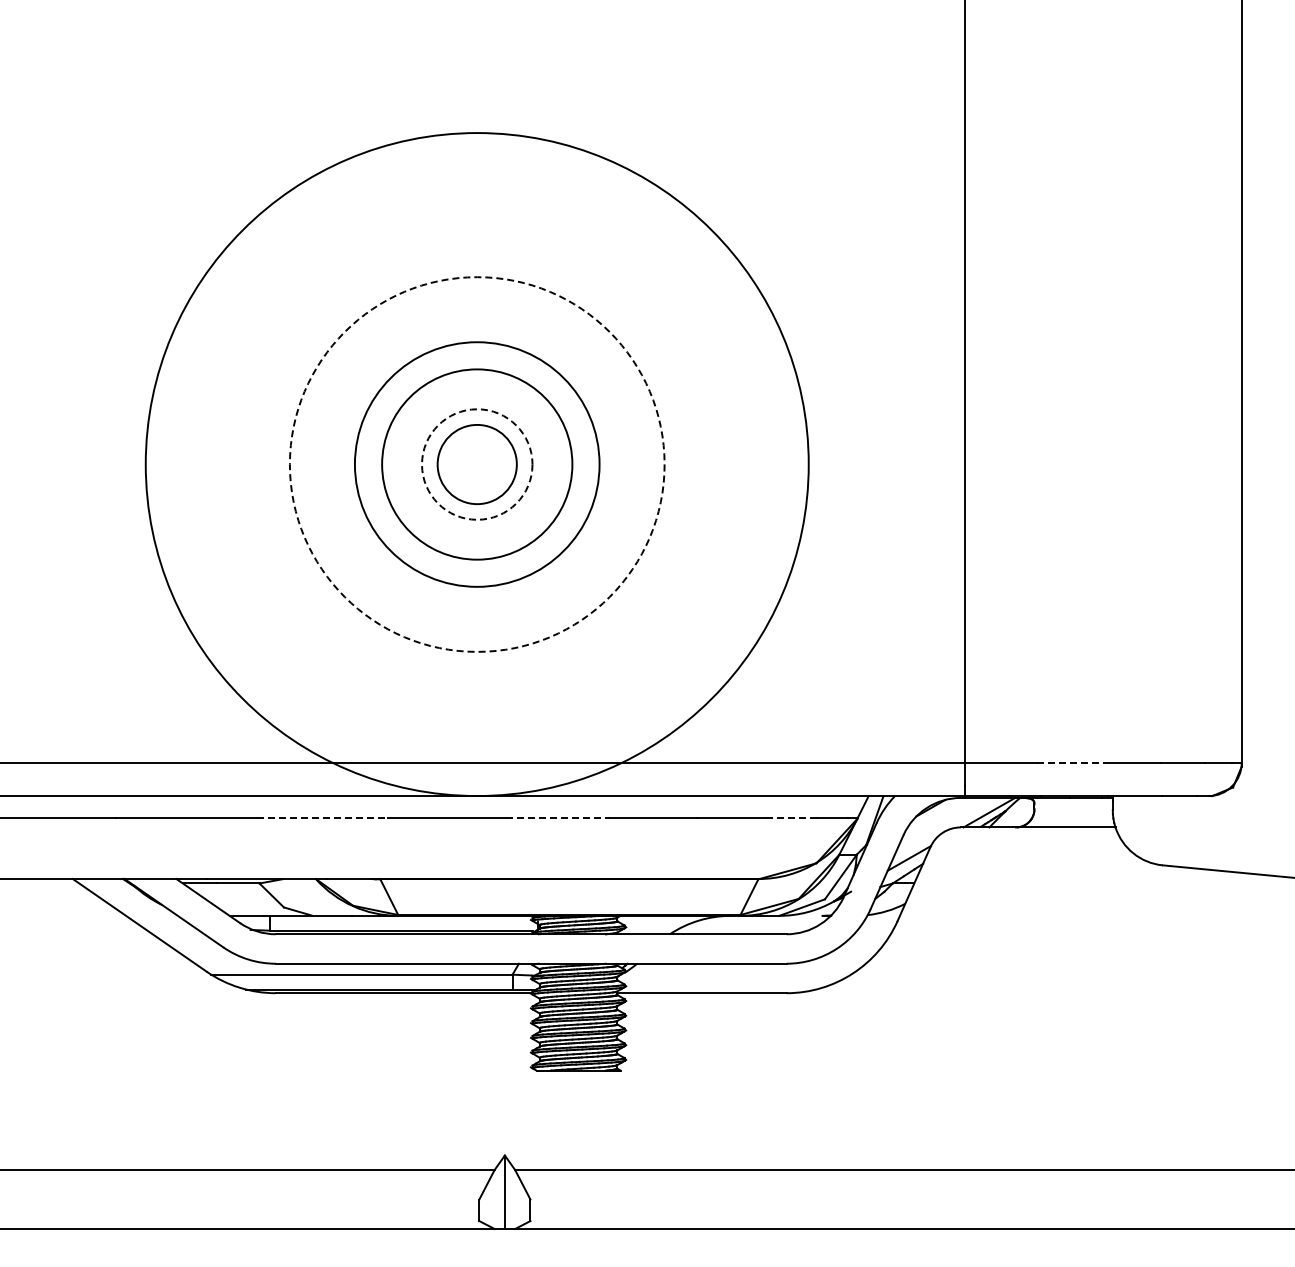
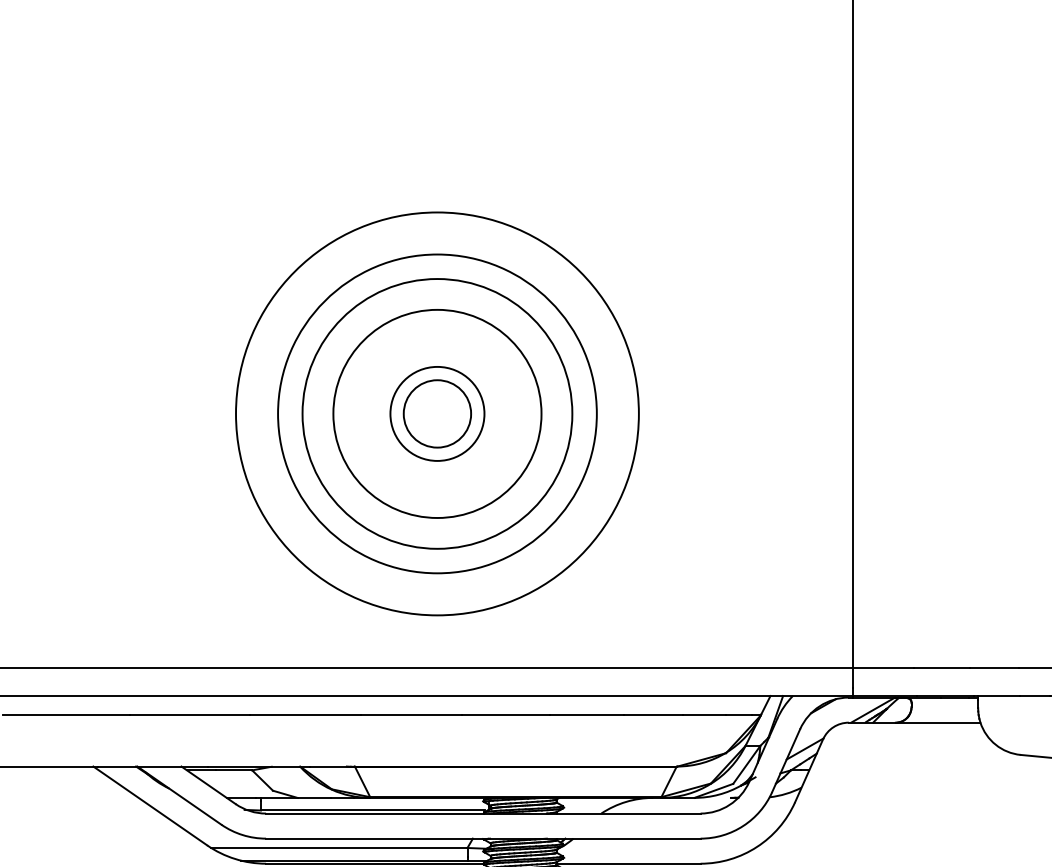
circle: (476, 464) -> (436, 413), dashed -> solid
circle: (476, 464) -> (436, 413), size x1.67
circle: (477, 464) -> (437, 413), dashed -> solid
circle: (477, 464) -> (437, 413), size x0.71
line: (1070, 762) -> (942, 667), dashed -> solid
line: (322, 817) -> (305, 714), dashed -> solid
line: (557, 817) -> (505, 714), dashed -> solid
line: (792, 817) -> (705, 714), dashed -> solid

